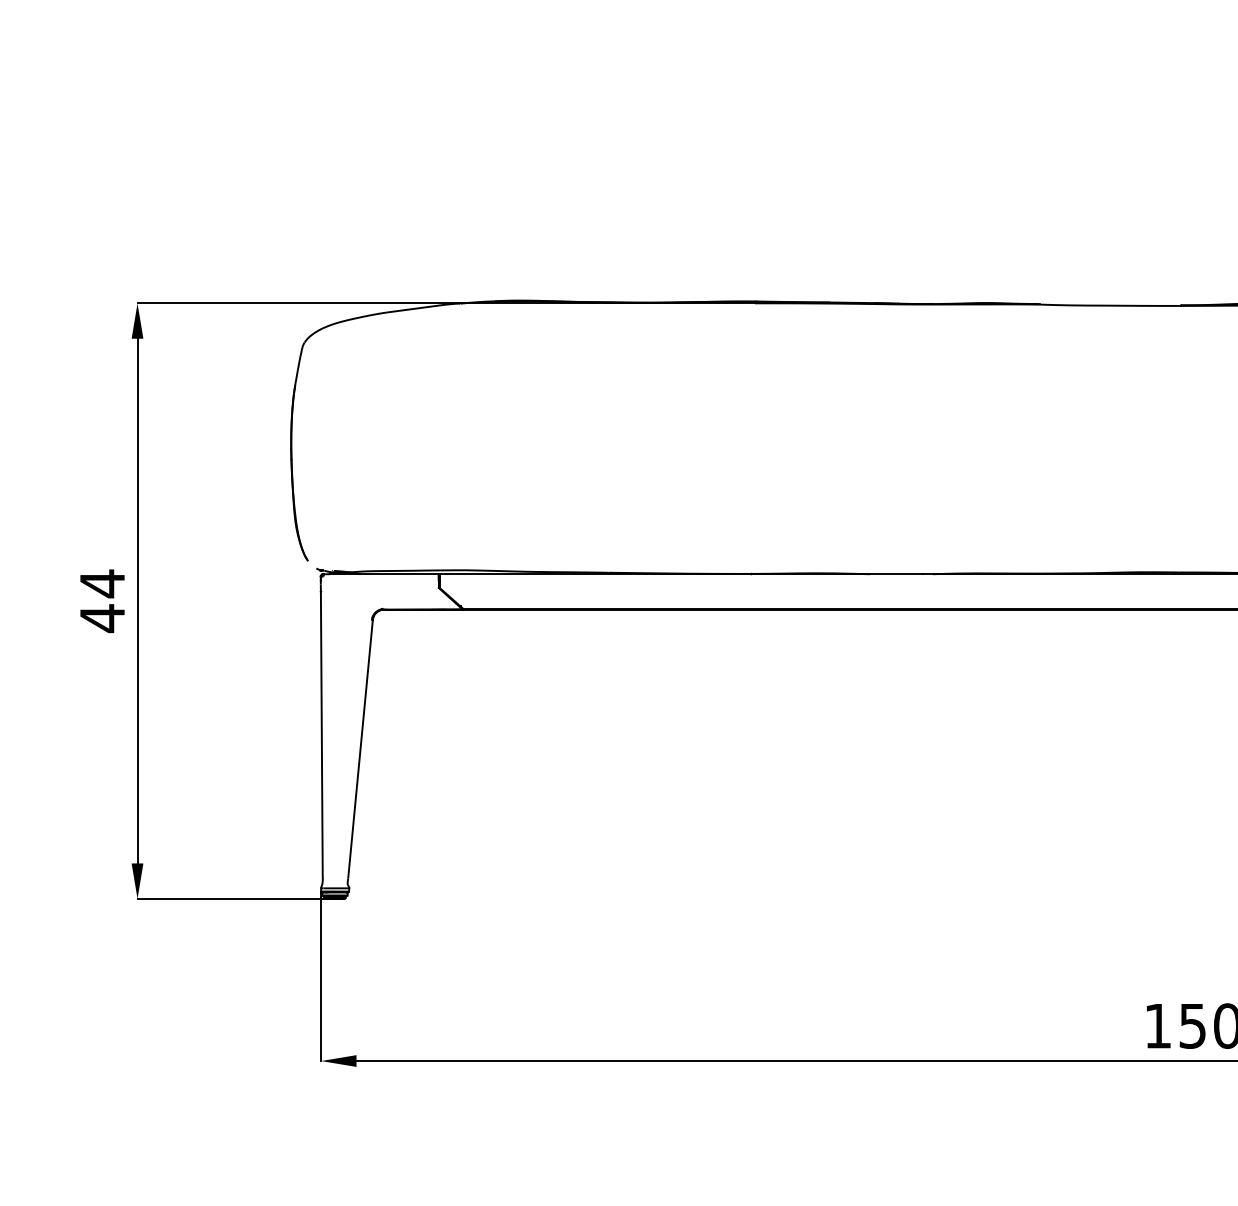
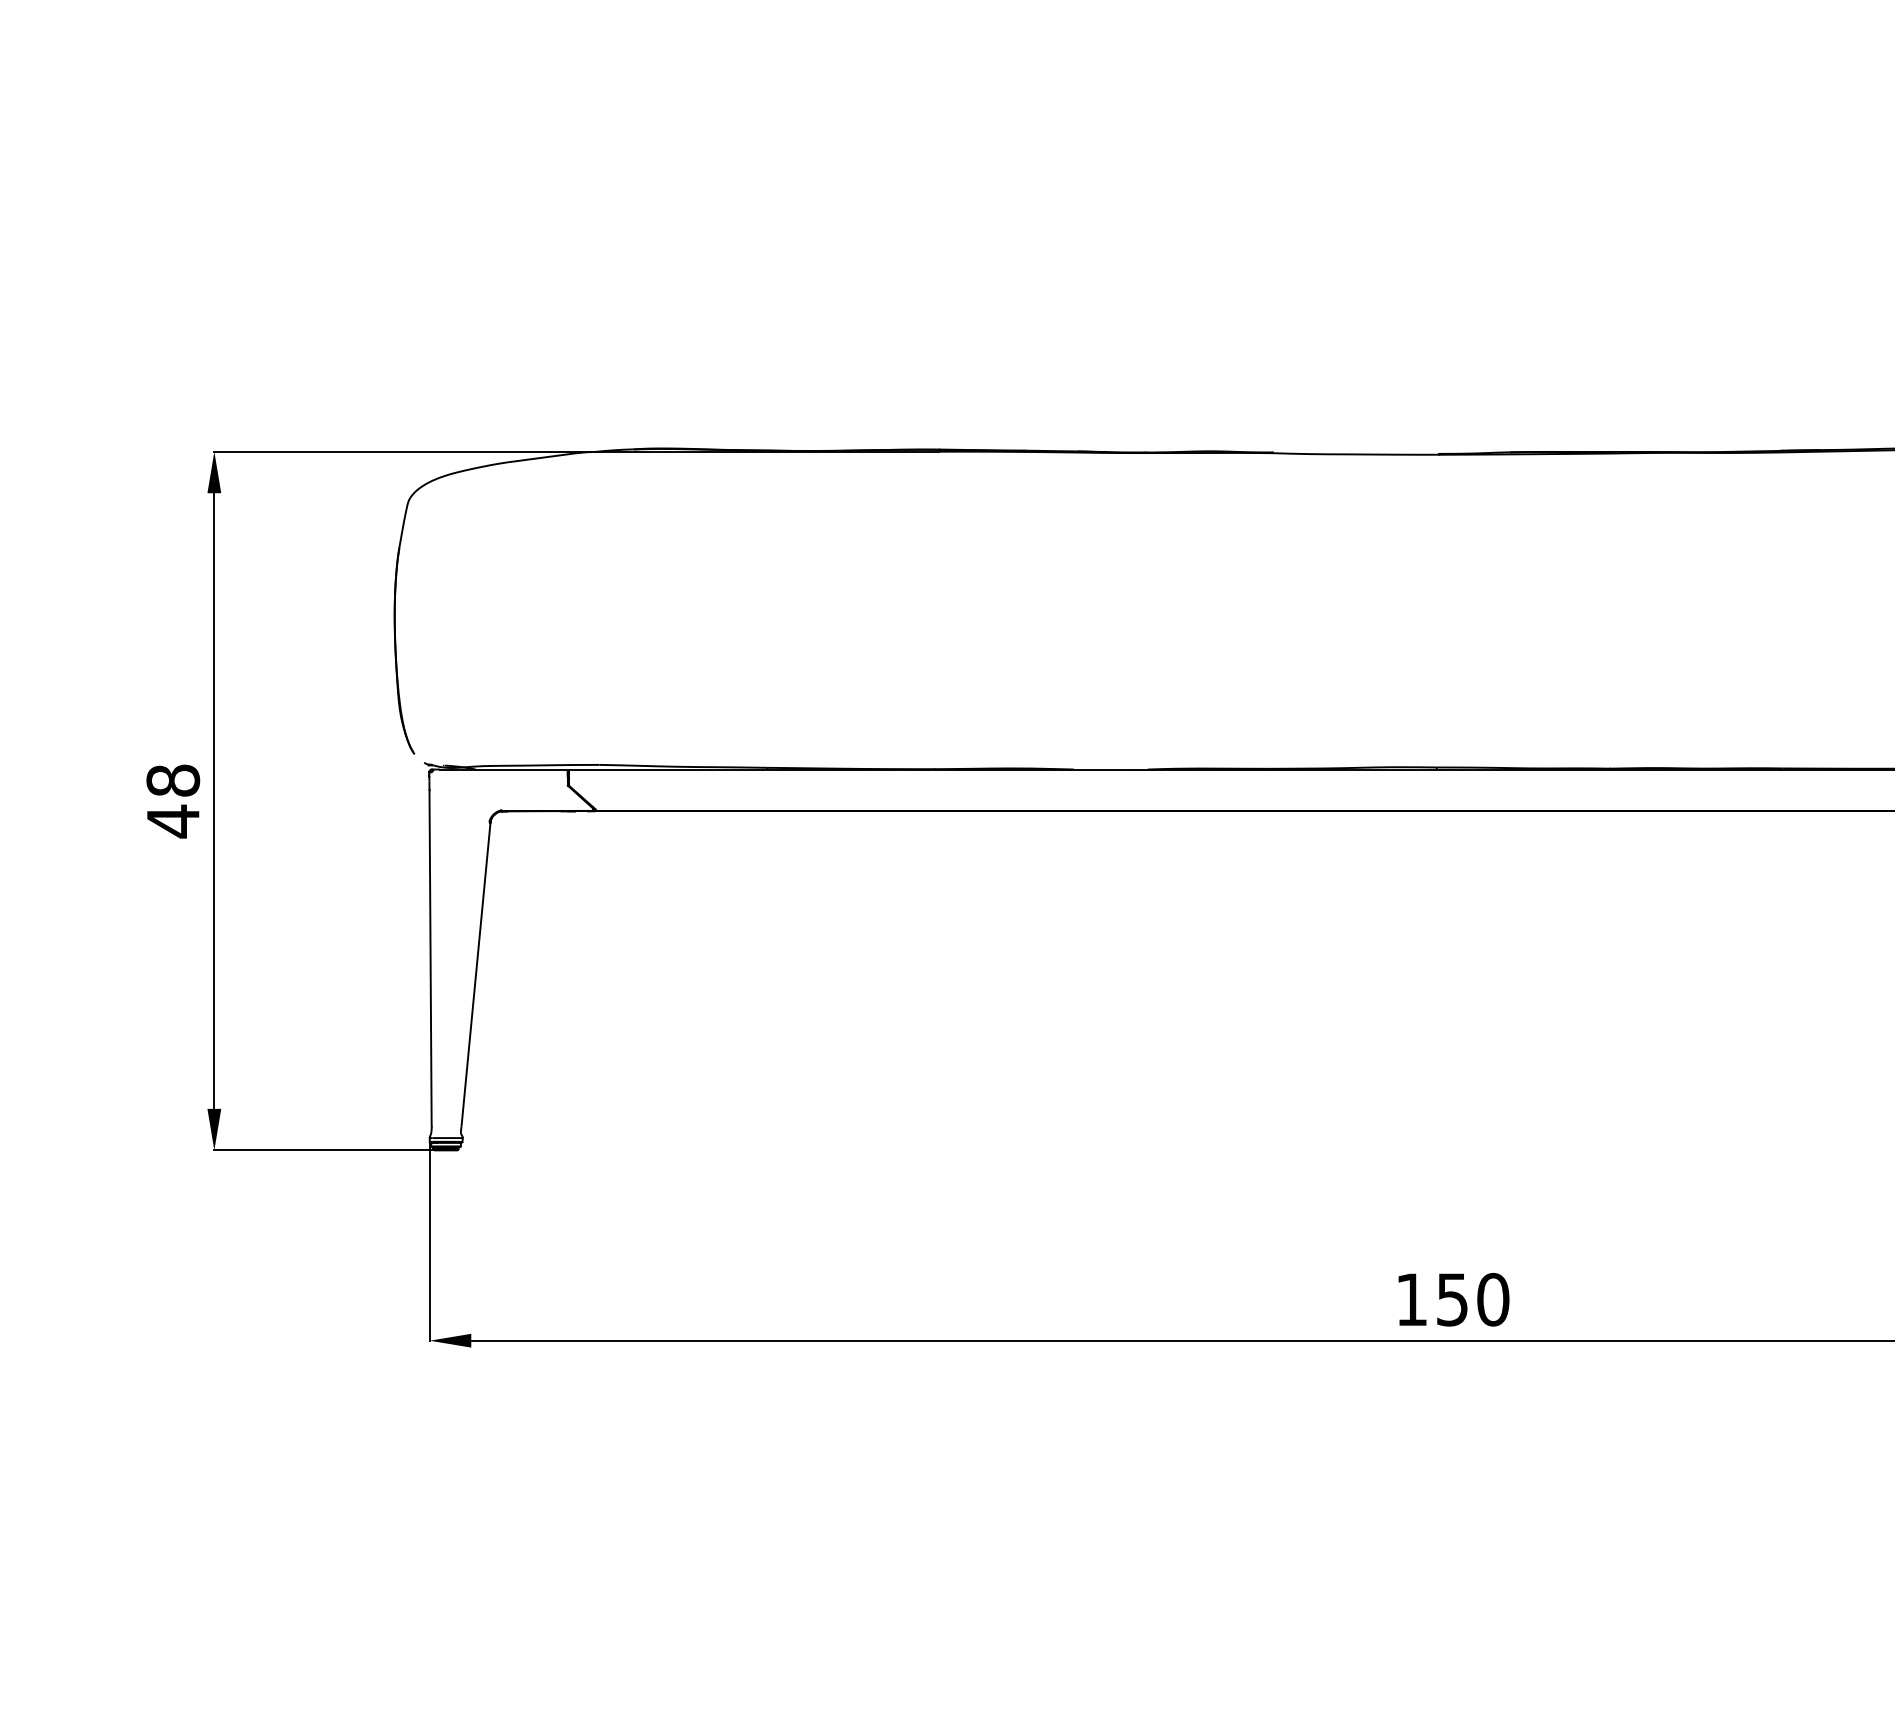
text: (102, 583) -> (173, 780), 44 -> 48

